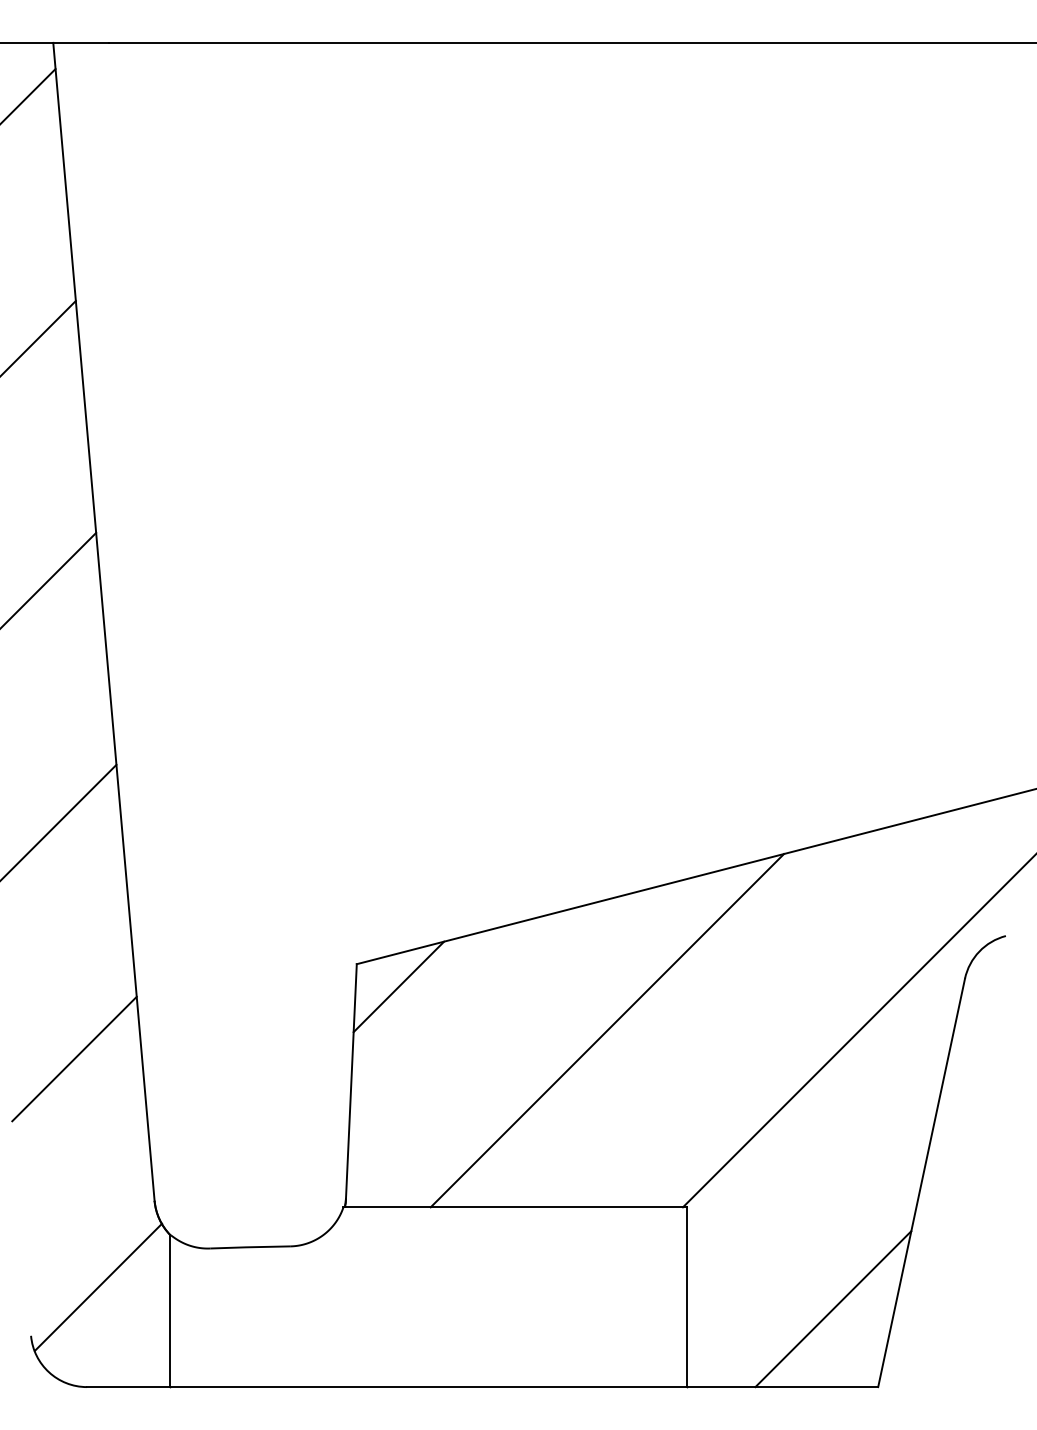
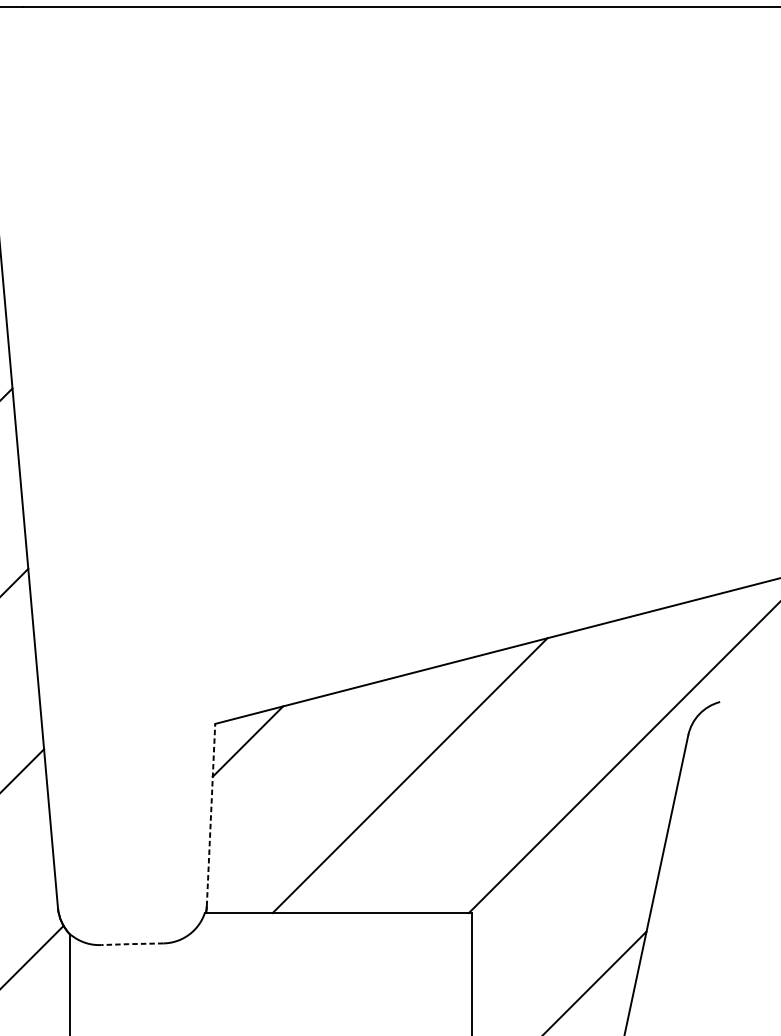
line: (351, 1080) -> (211, 814), solid -> dashed
line: (249, 1247) -> (131, 944), solid -> dashed

